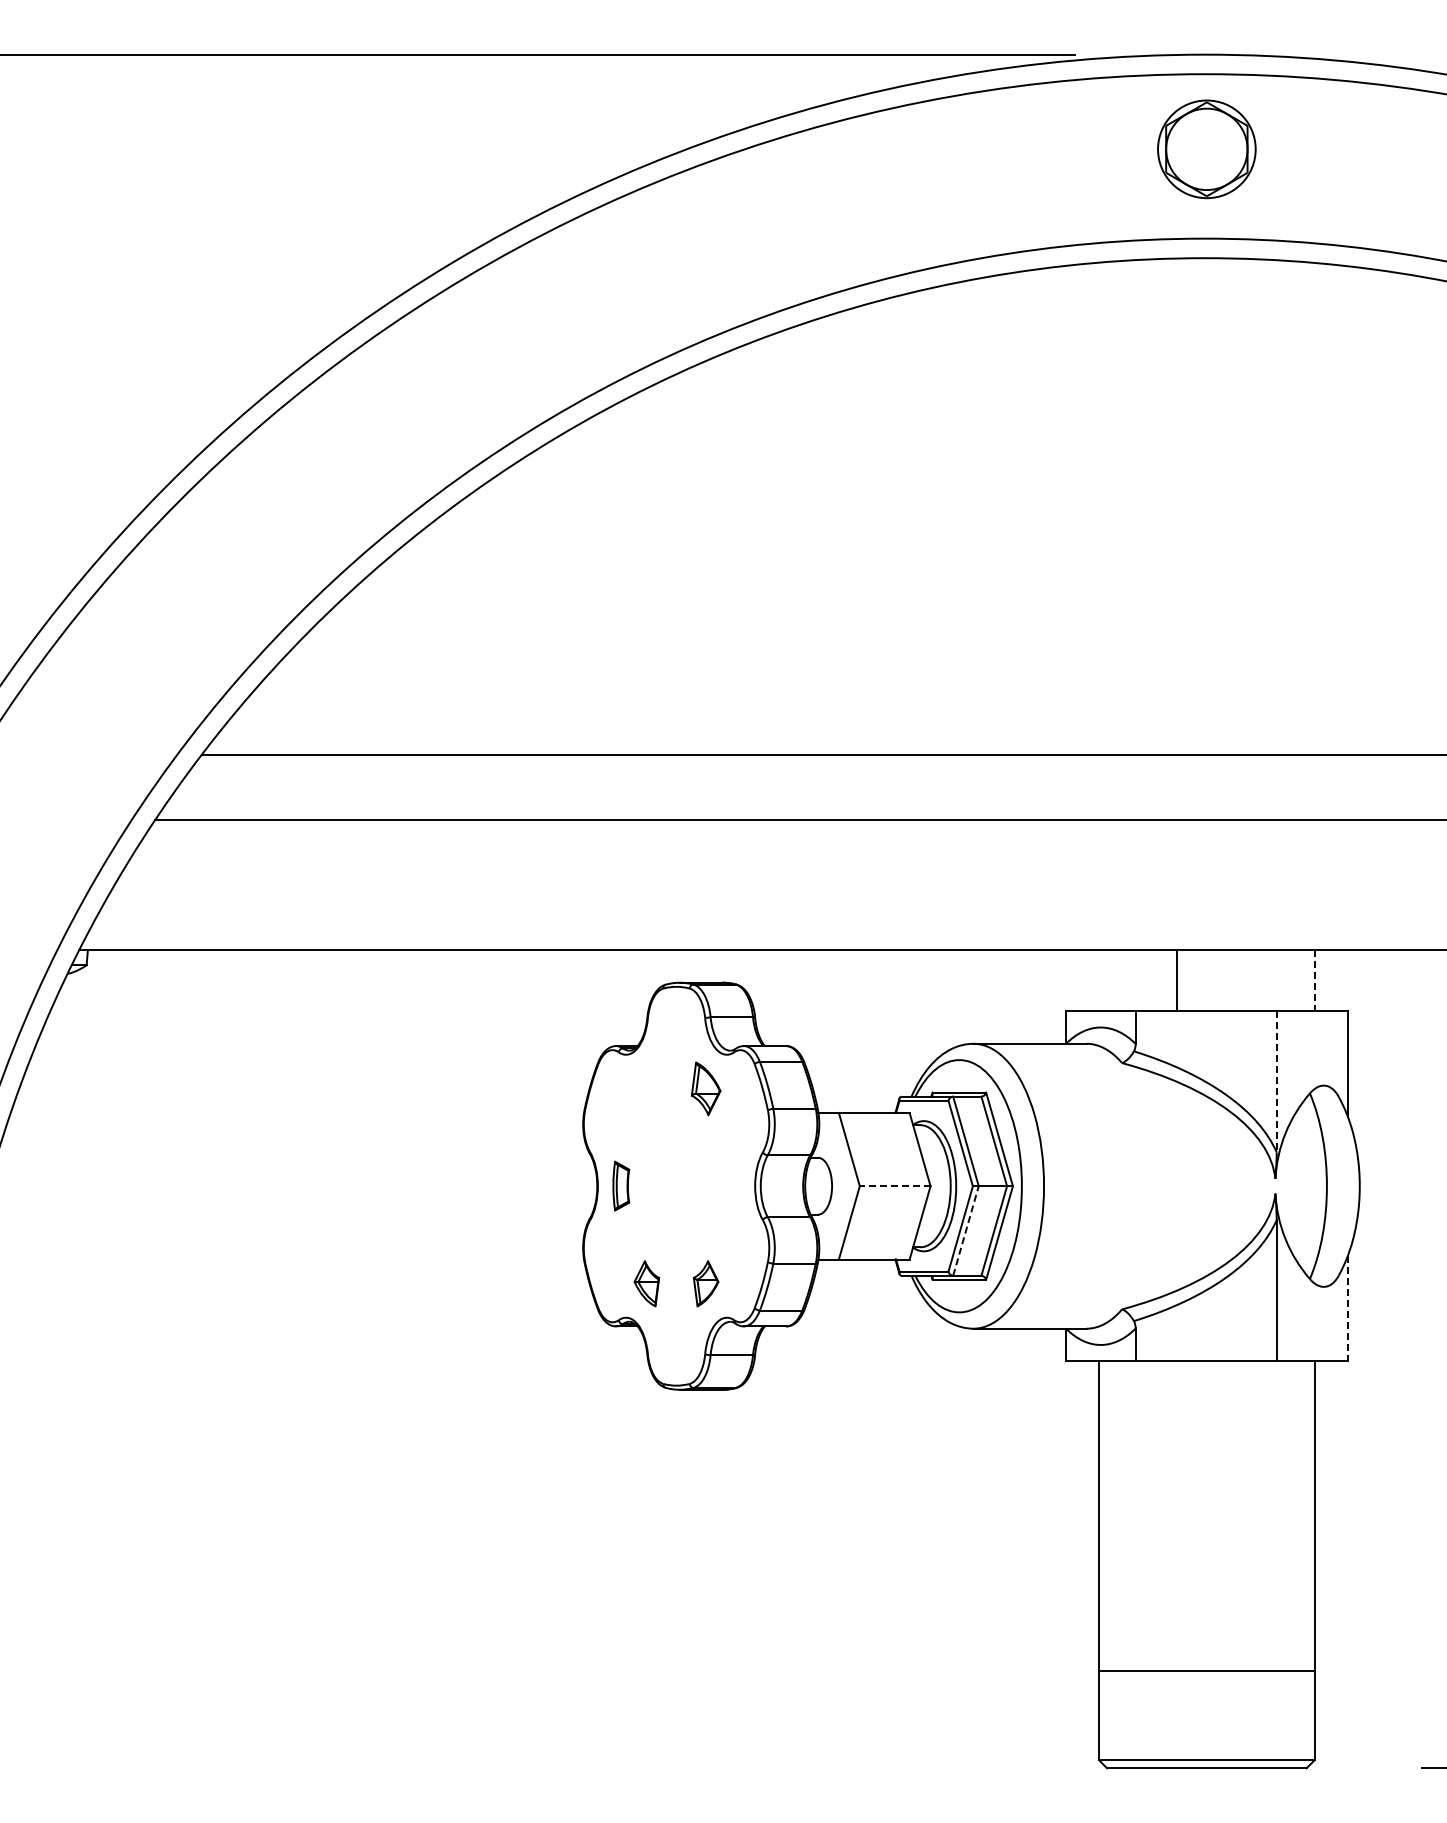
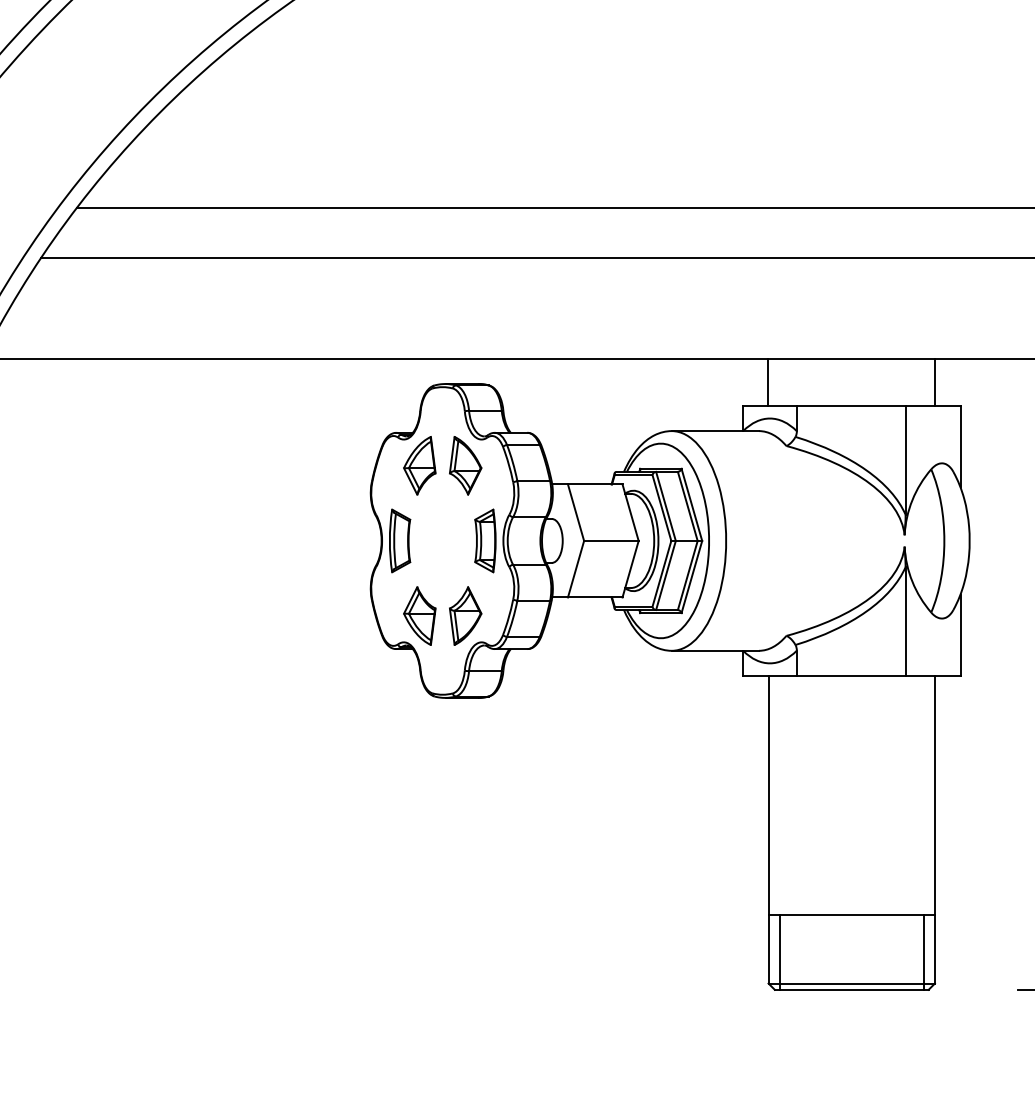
line: (1177, 980) -> (768, 382), moved
line: (1315, 980) -> (935, 382), dashed -> solid
line: (1276, 1081) -> (905, 460), dashed -> solid
part: (646, 1088) -> (419, 465), added
part: (705, 1088) -> (465, 465), size x1.43
part: (621, 1185) -> (400, 540), size x1.67
part: (731, 1185) -> (485, 540), added
line: (894, 1186) -> (610, 541), dashed -> solid
line: (965, 1231) -> (665, 575), dashed -> solid
part: (646, 1283) -> (419, 615), size x1.67
part: (705, 1283) -> (465, 615), size x1.67
line: (1347, 1308) -> (960, 635), dashed -> solid
line: (1113, 1719) -> (779, 952), added
line: (1299, 1719) -> (923, 952), added

